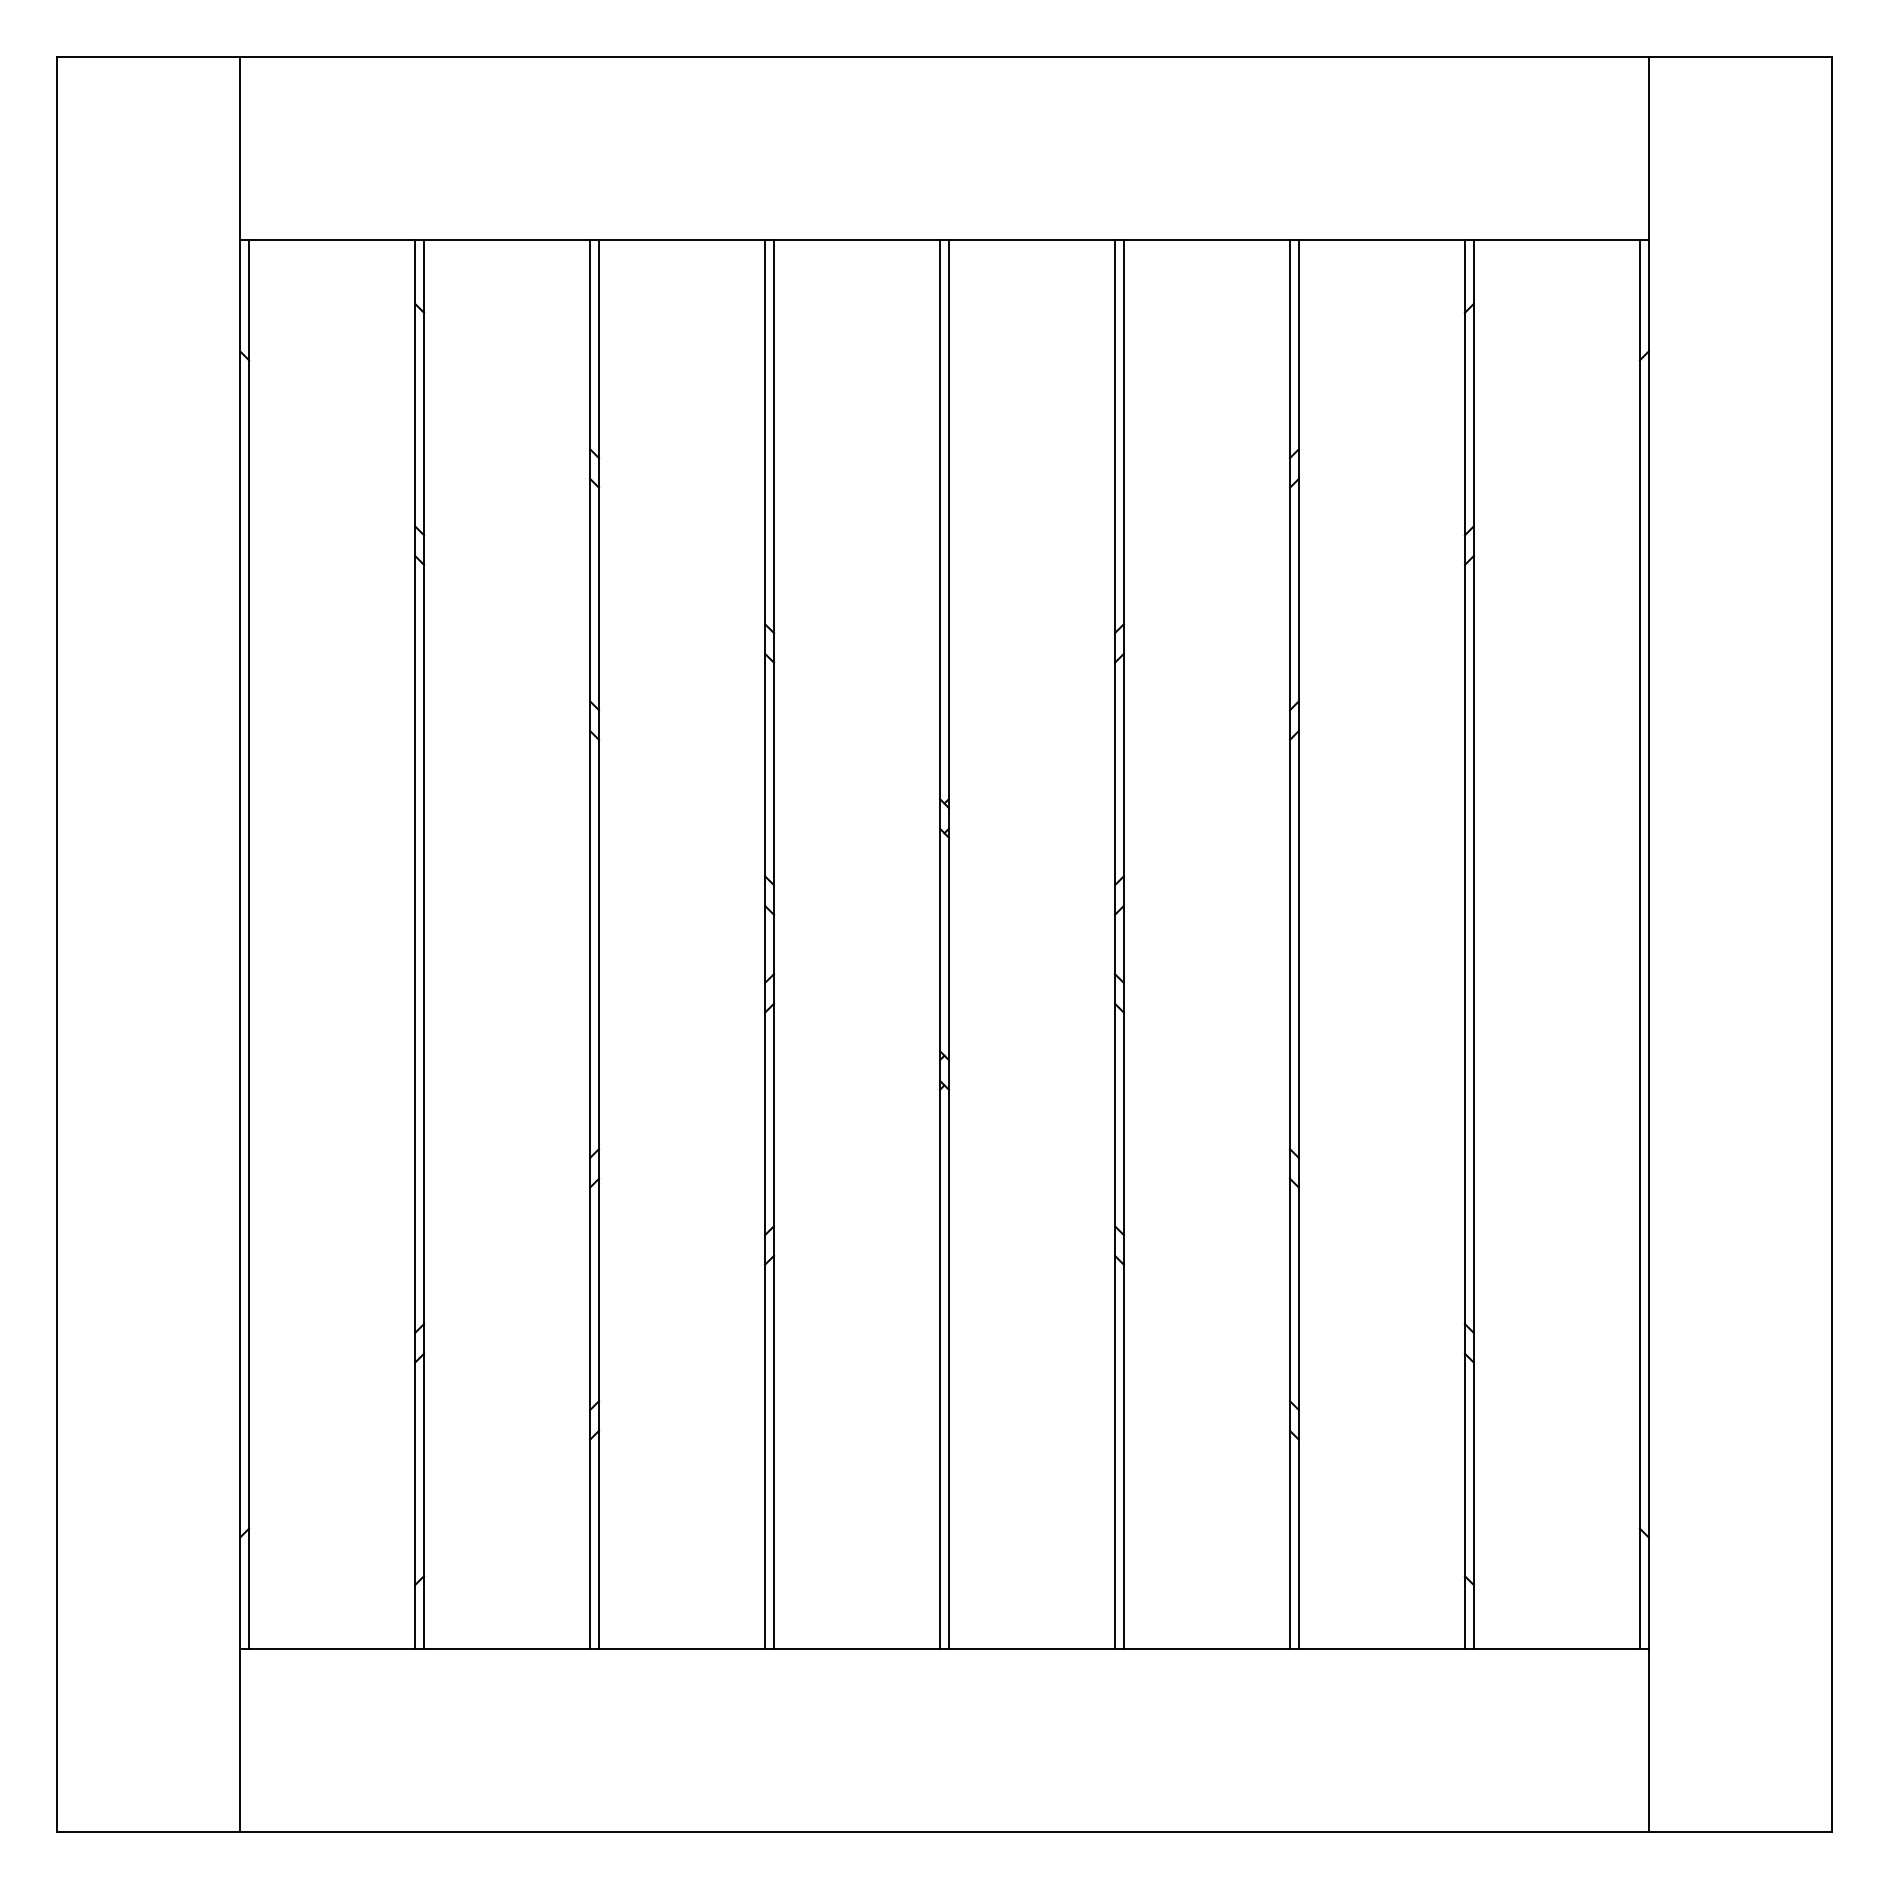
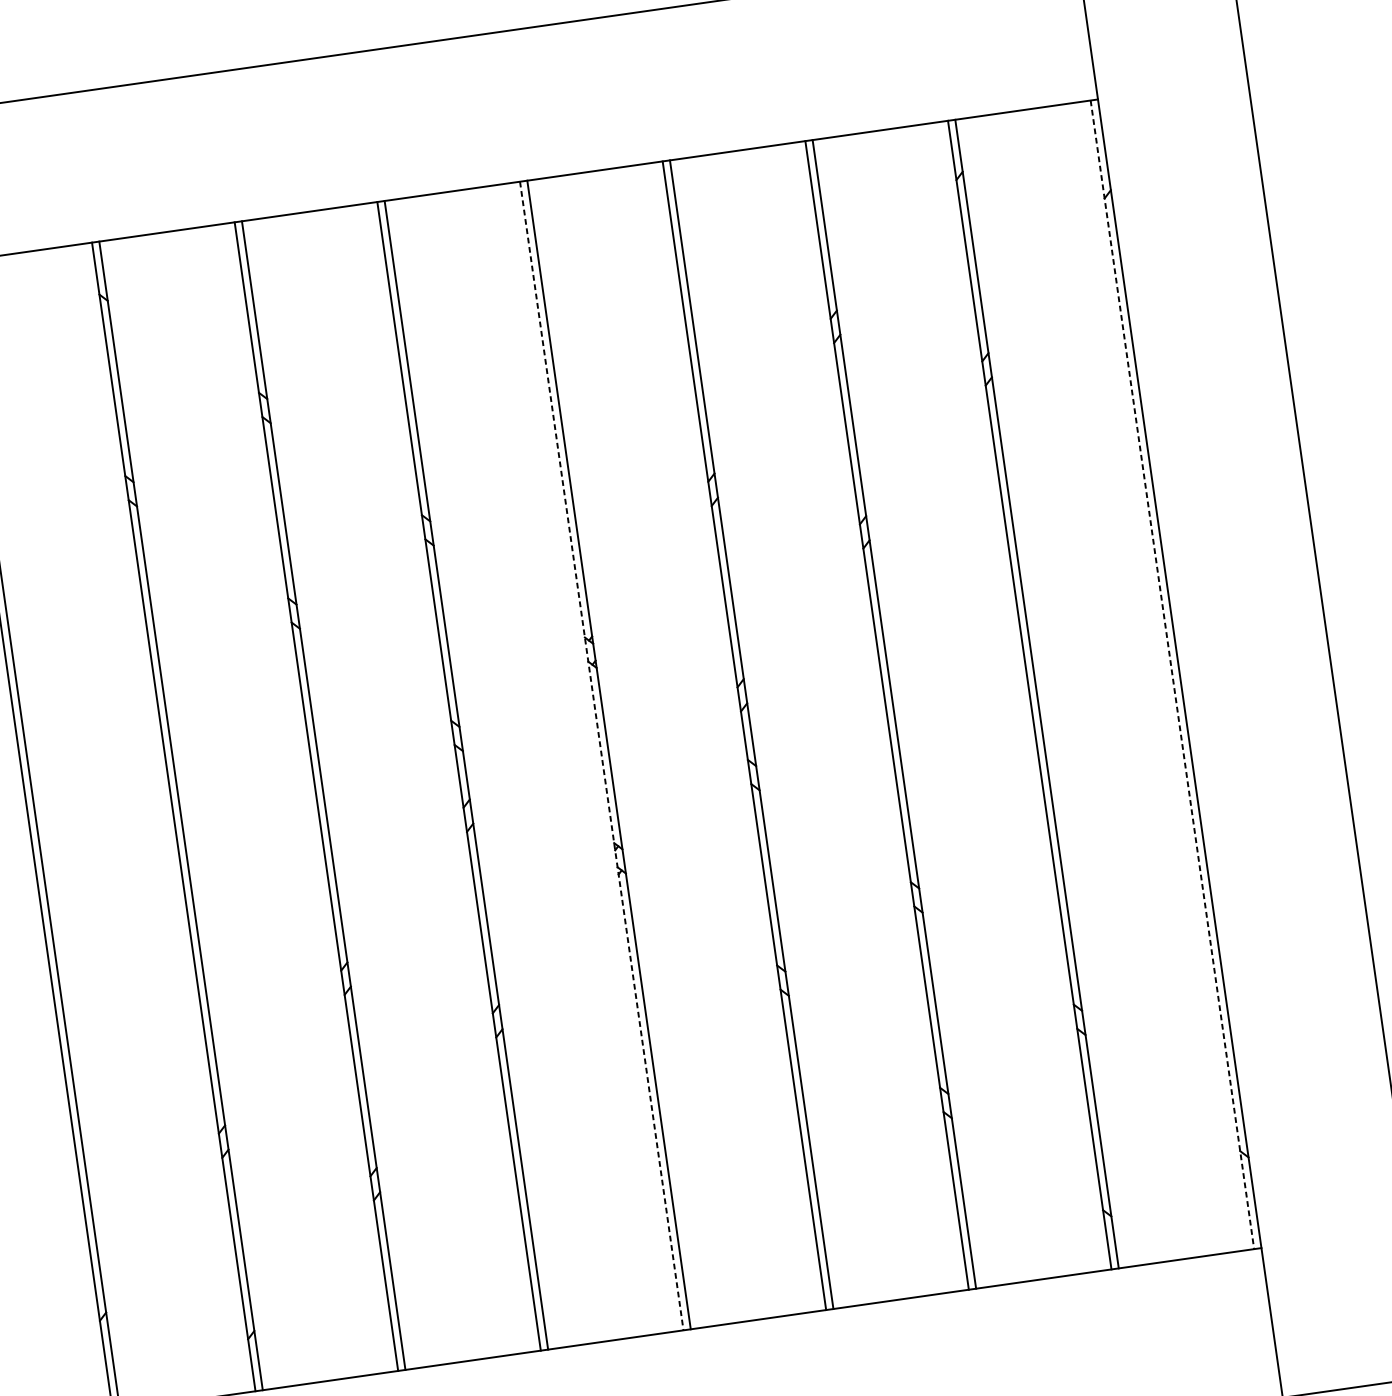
line: (940, 944) -> (602, 756), solid -> dashed
line: (1639, 944) -> (1172, 674), solid -> dashed

